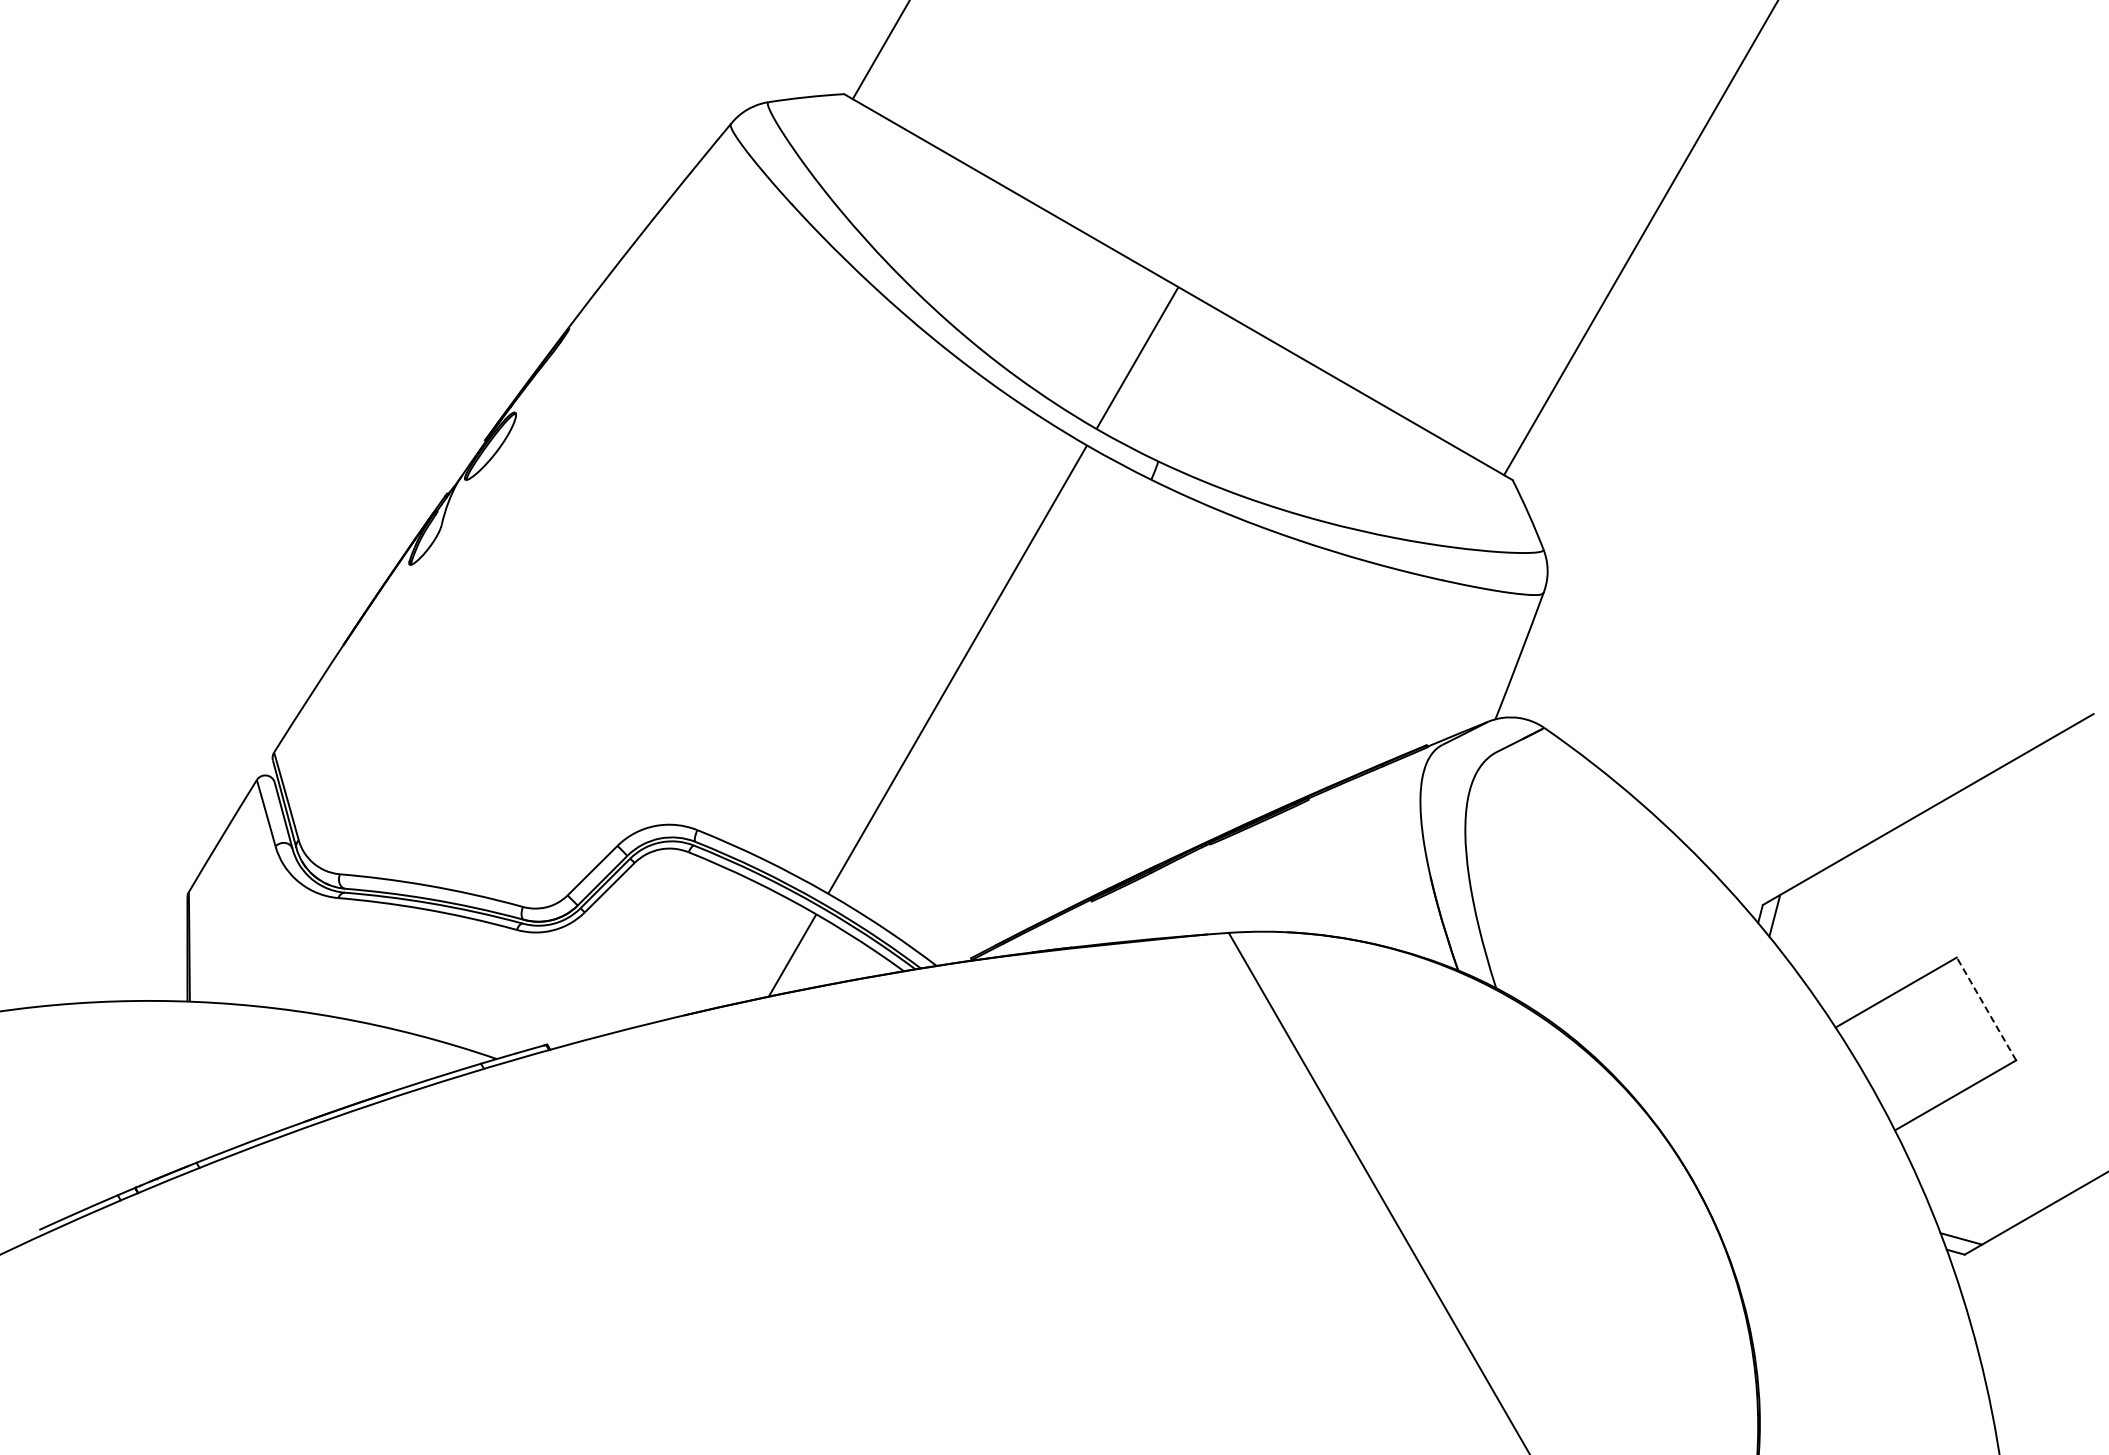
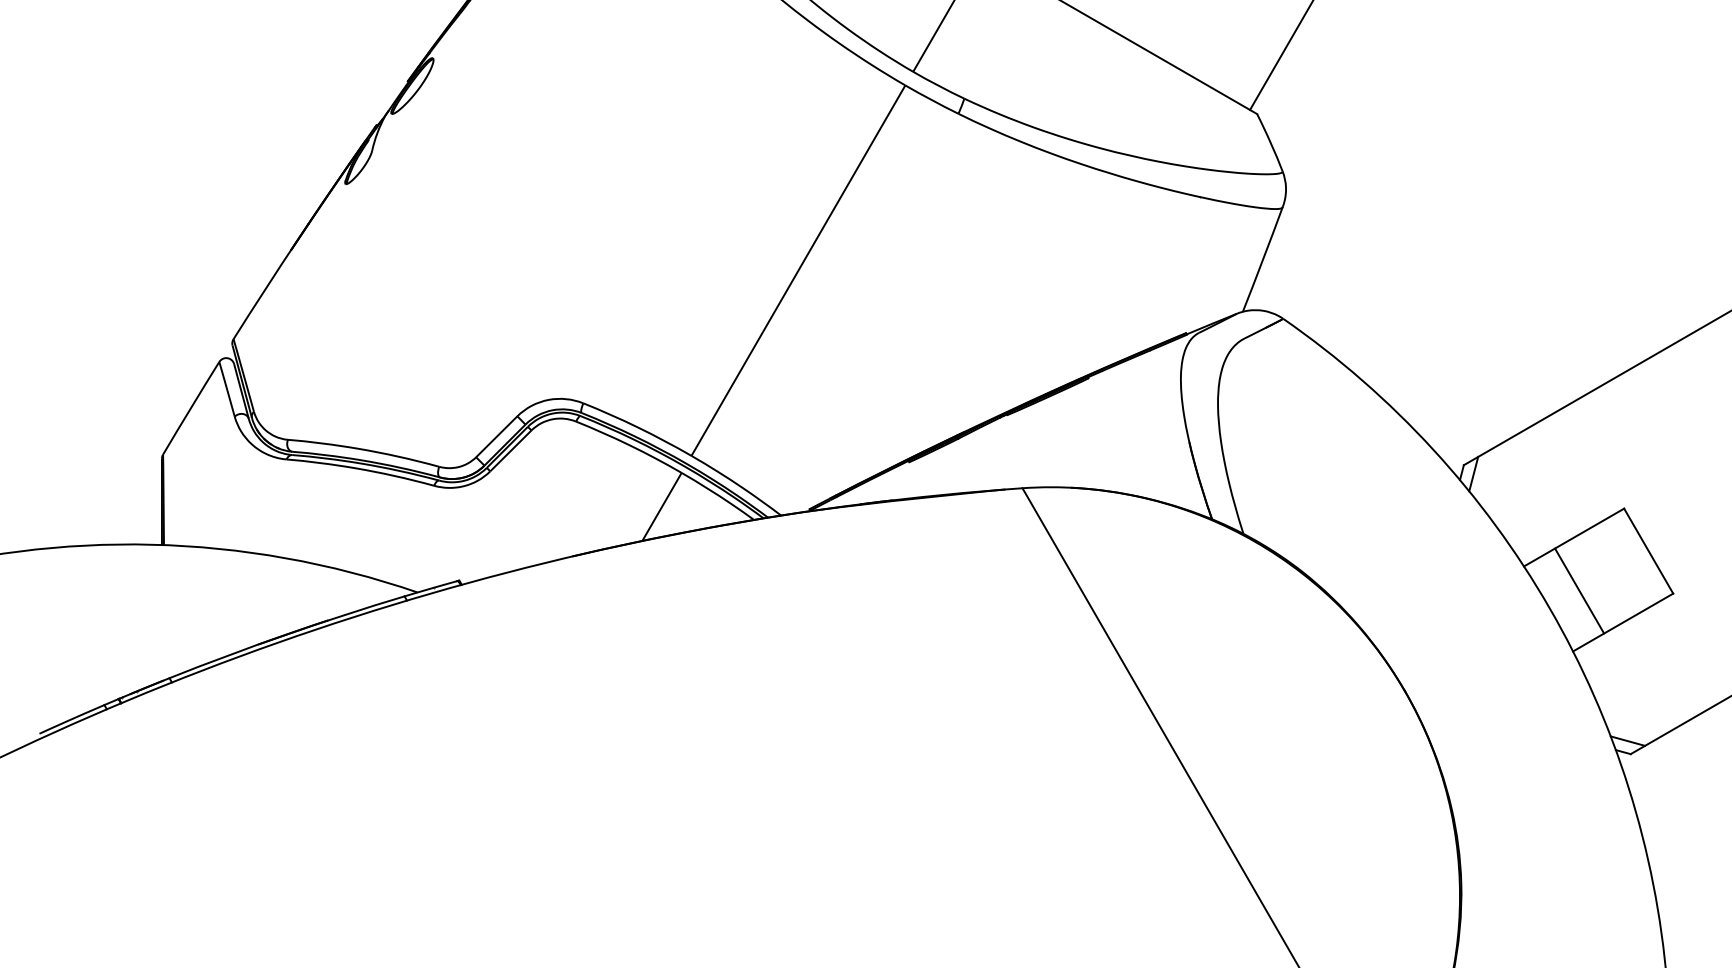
line: (1986, 1008) -> (1648, 550), dashed -> solid
line: (1902, 1056) -> (1579, 590), added

